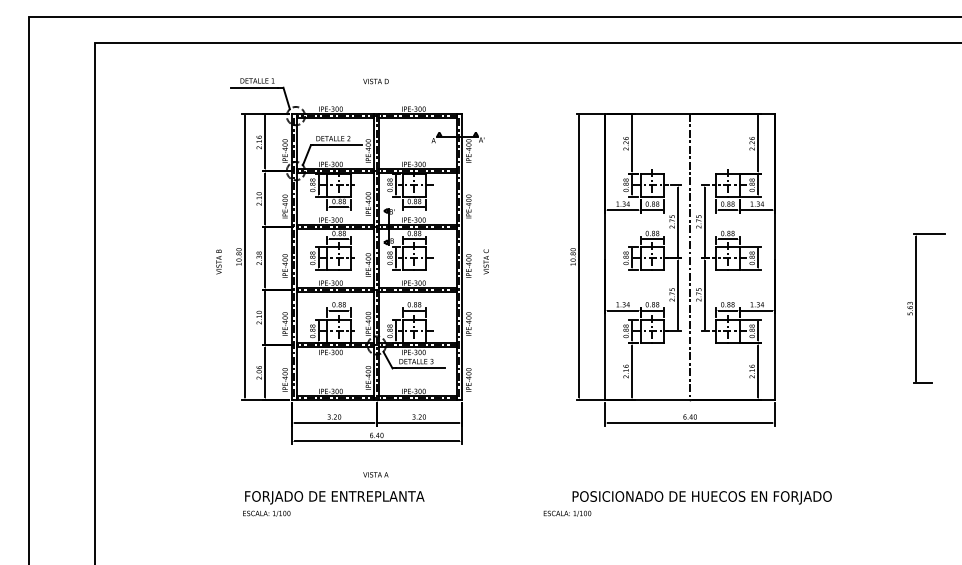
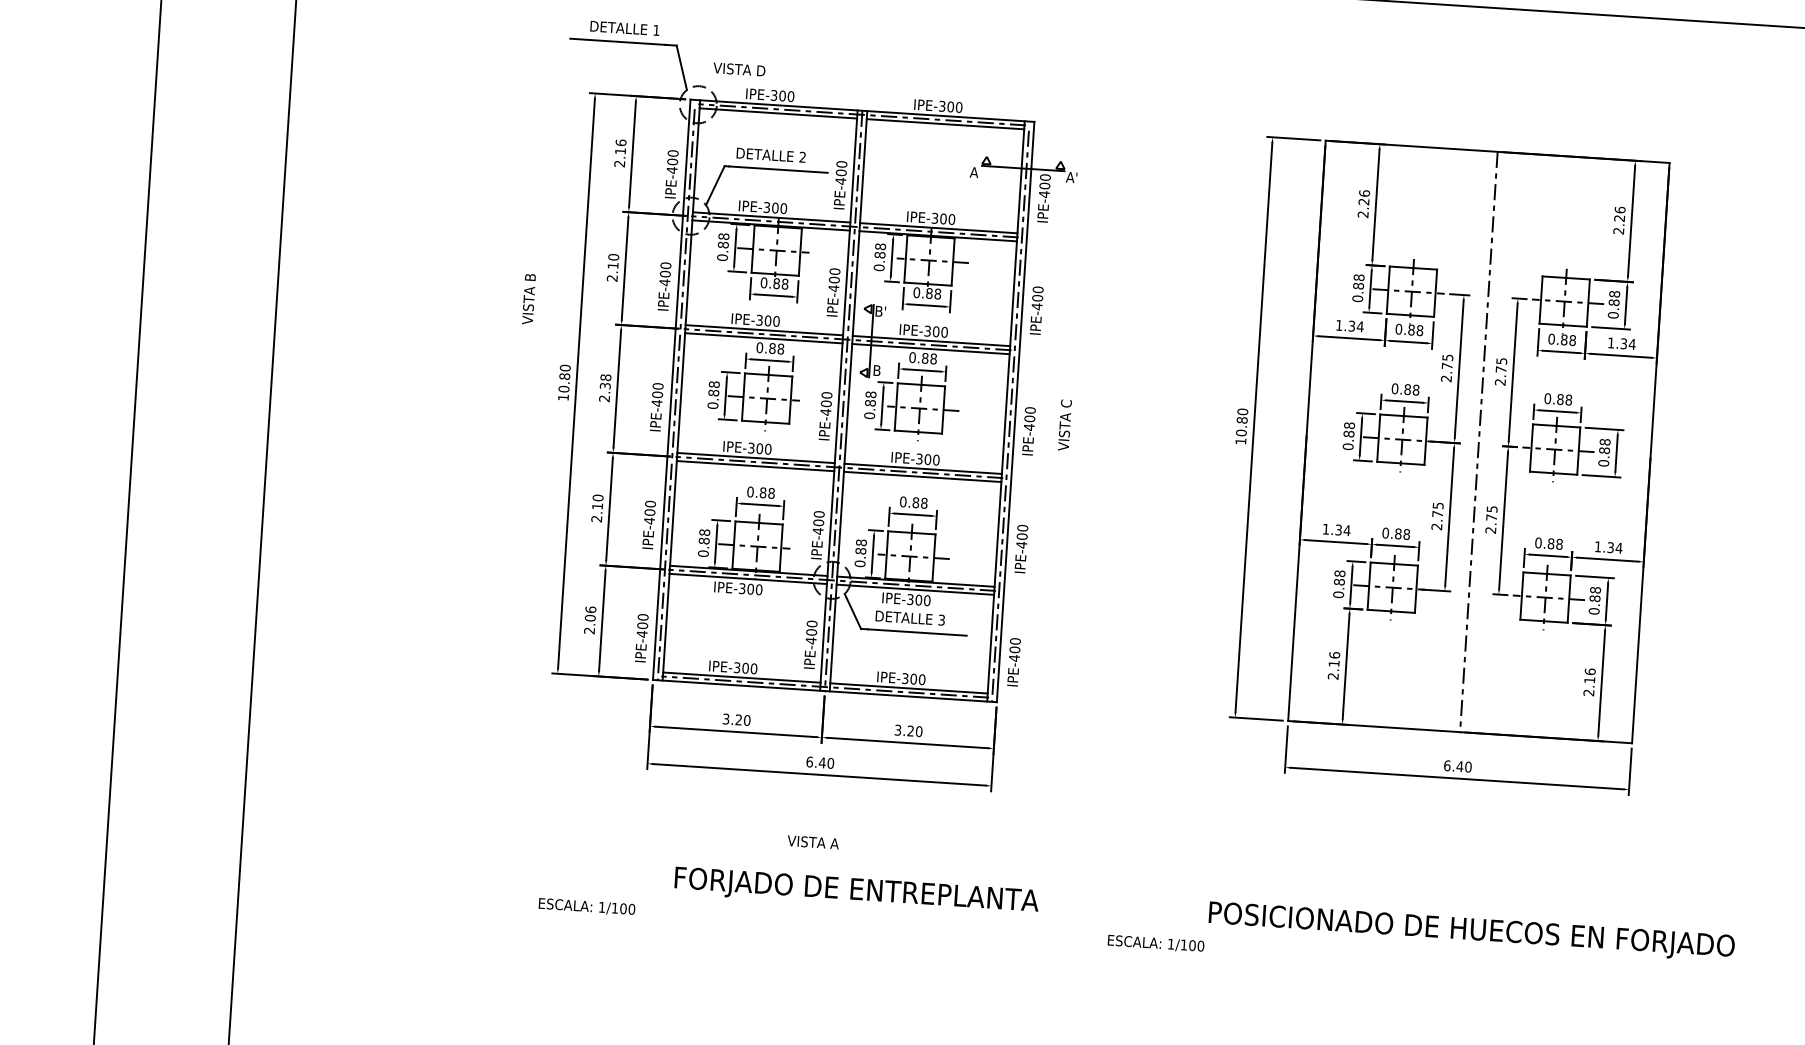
text: (375, 81) -> (738, 69), moved
text: (218, 261) -> (528, 298), moved
text: (334, 497) -> (856, 891), moved
text: (567, 513) -> (1156, 943), moved

